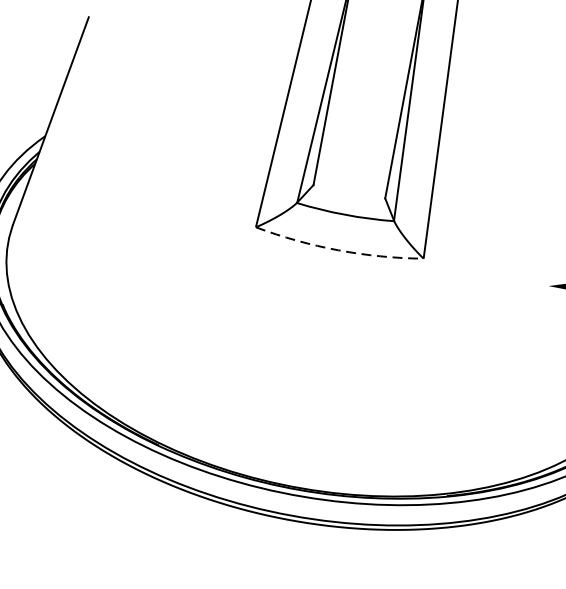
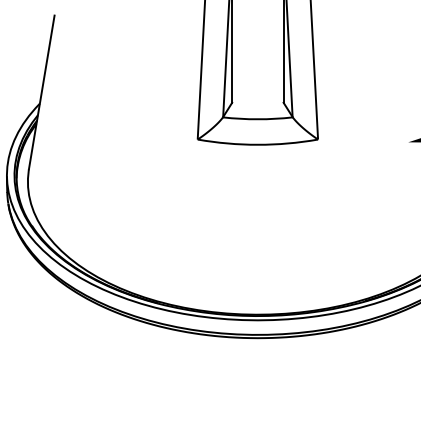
arc: (337, 249) -> (257, 144), dashed -> solid

